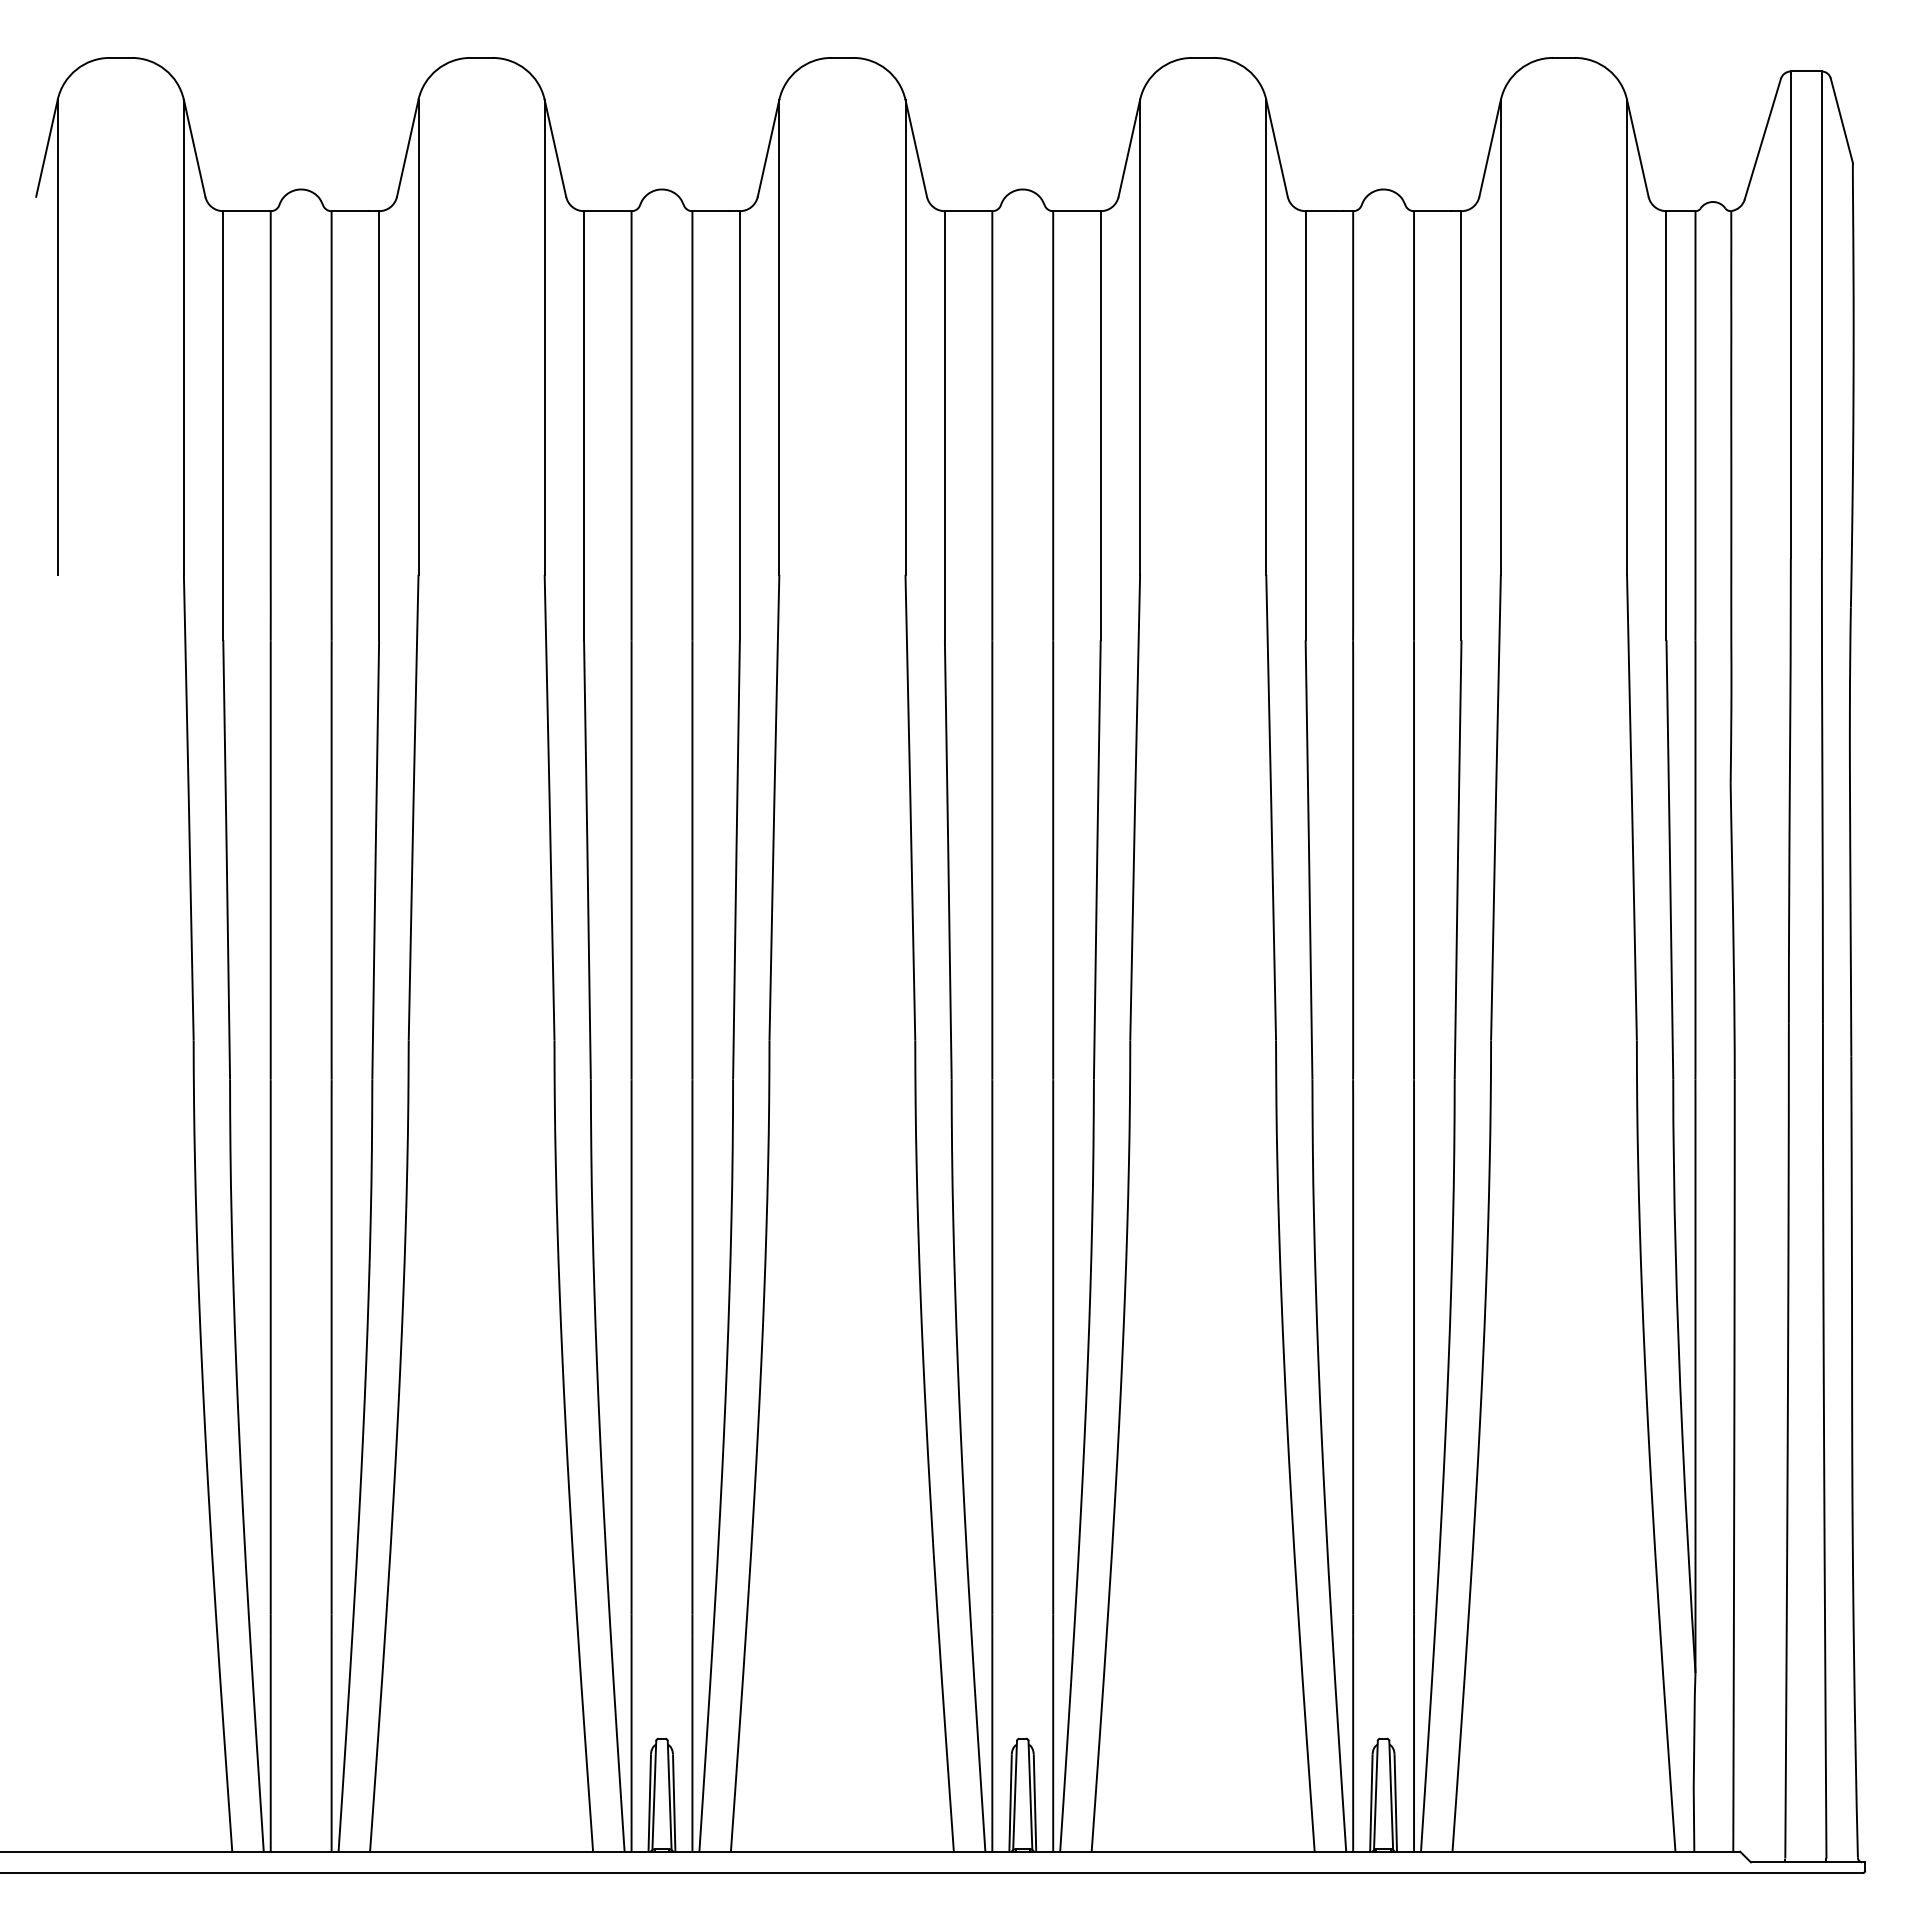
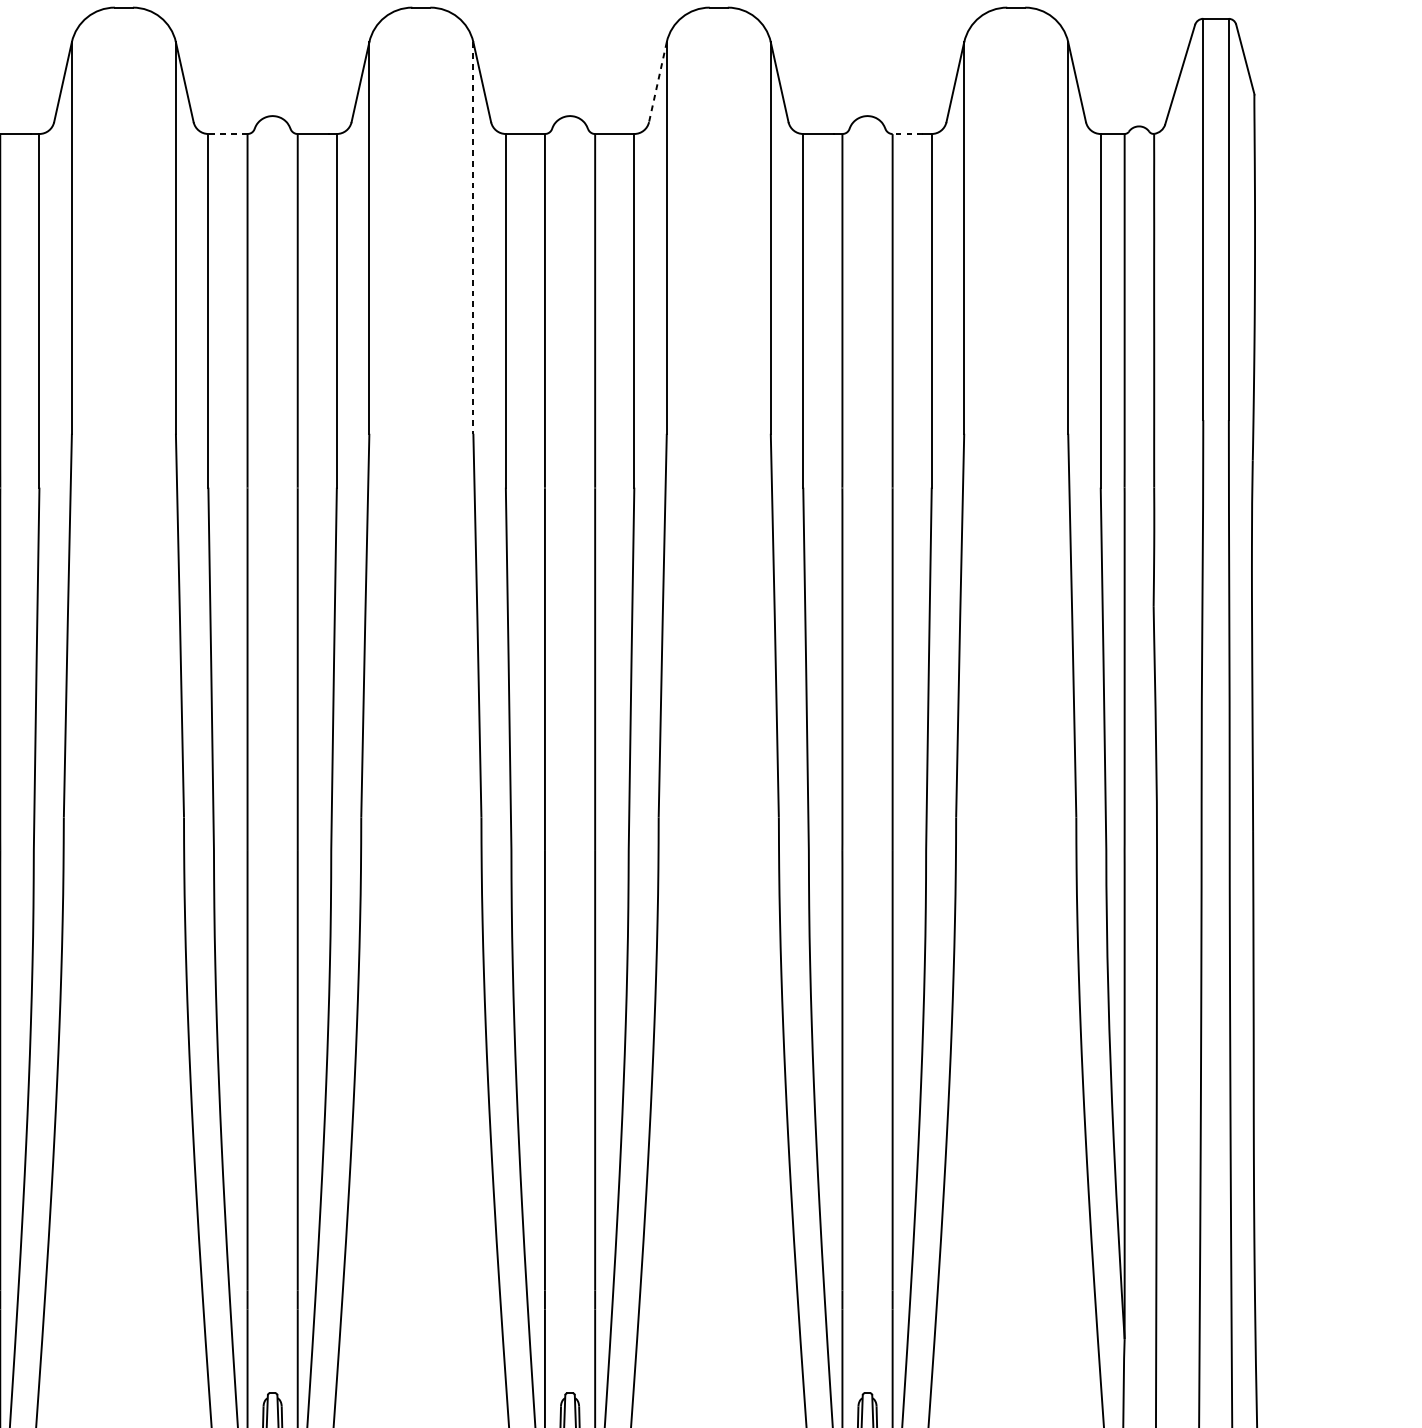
line: (1129, 148) -> (658, 82), solid -> dashed
line: (607, 211) -> (227, 134), solid -> dashed
line: (1432, 211) -> (907, 134), solid -> dashed
line: (905, 337) -> (473, 238), solid -> dashed

